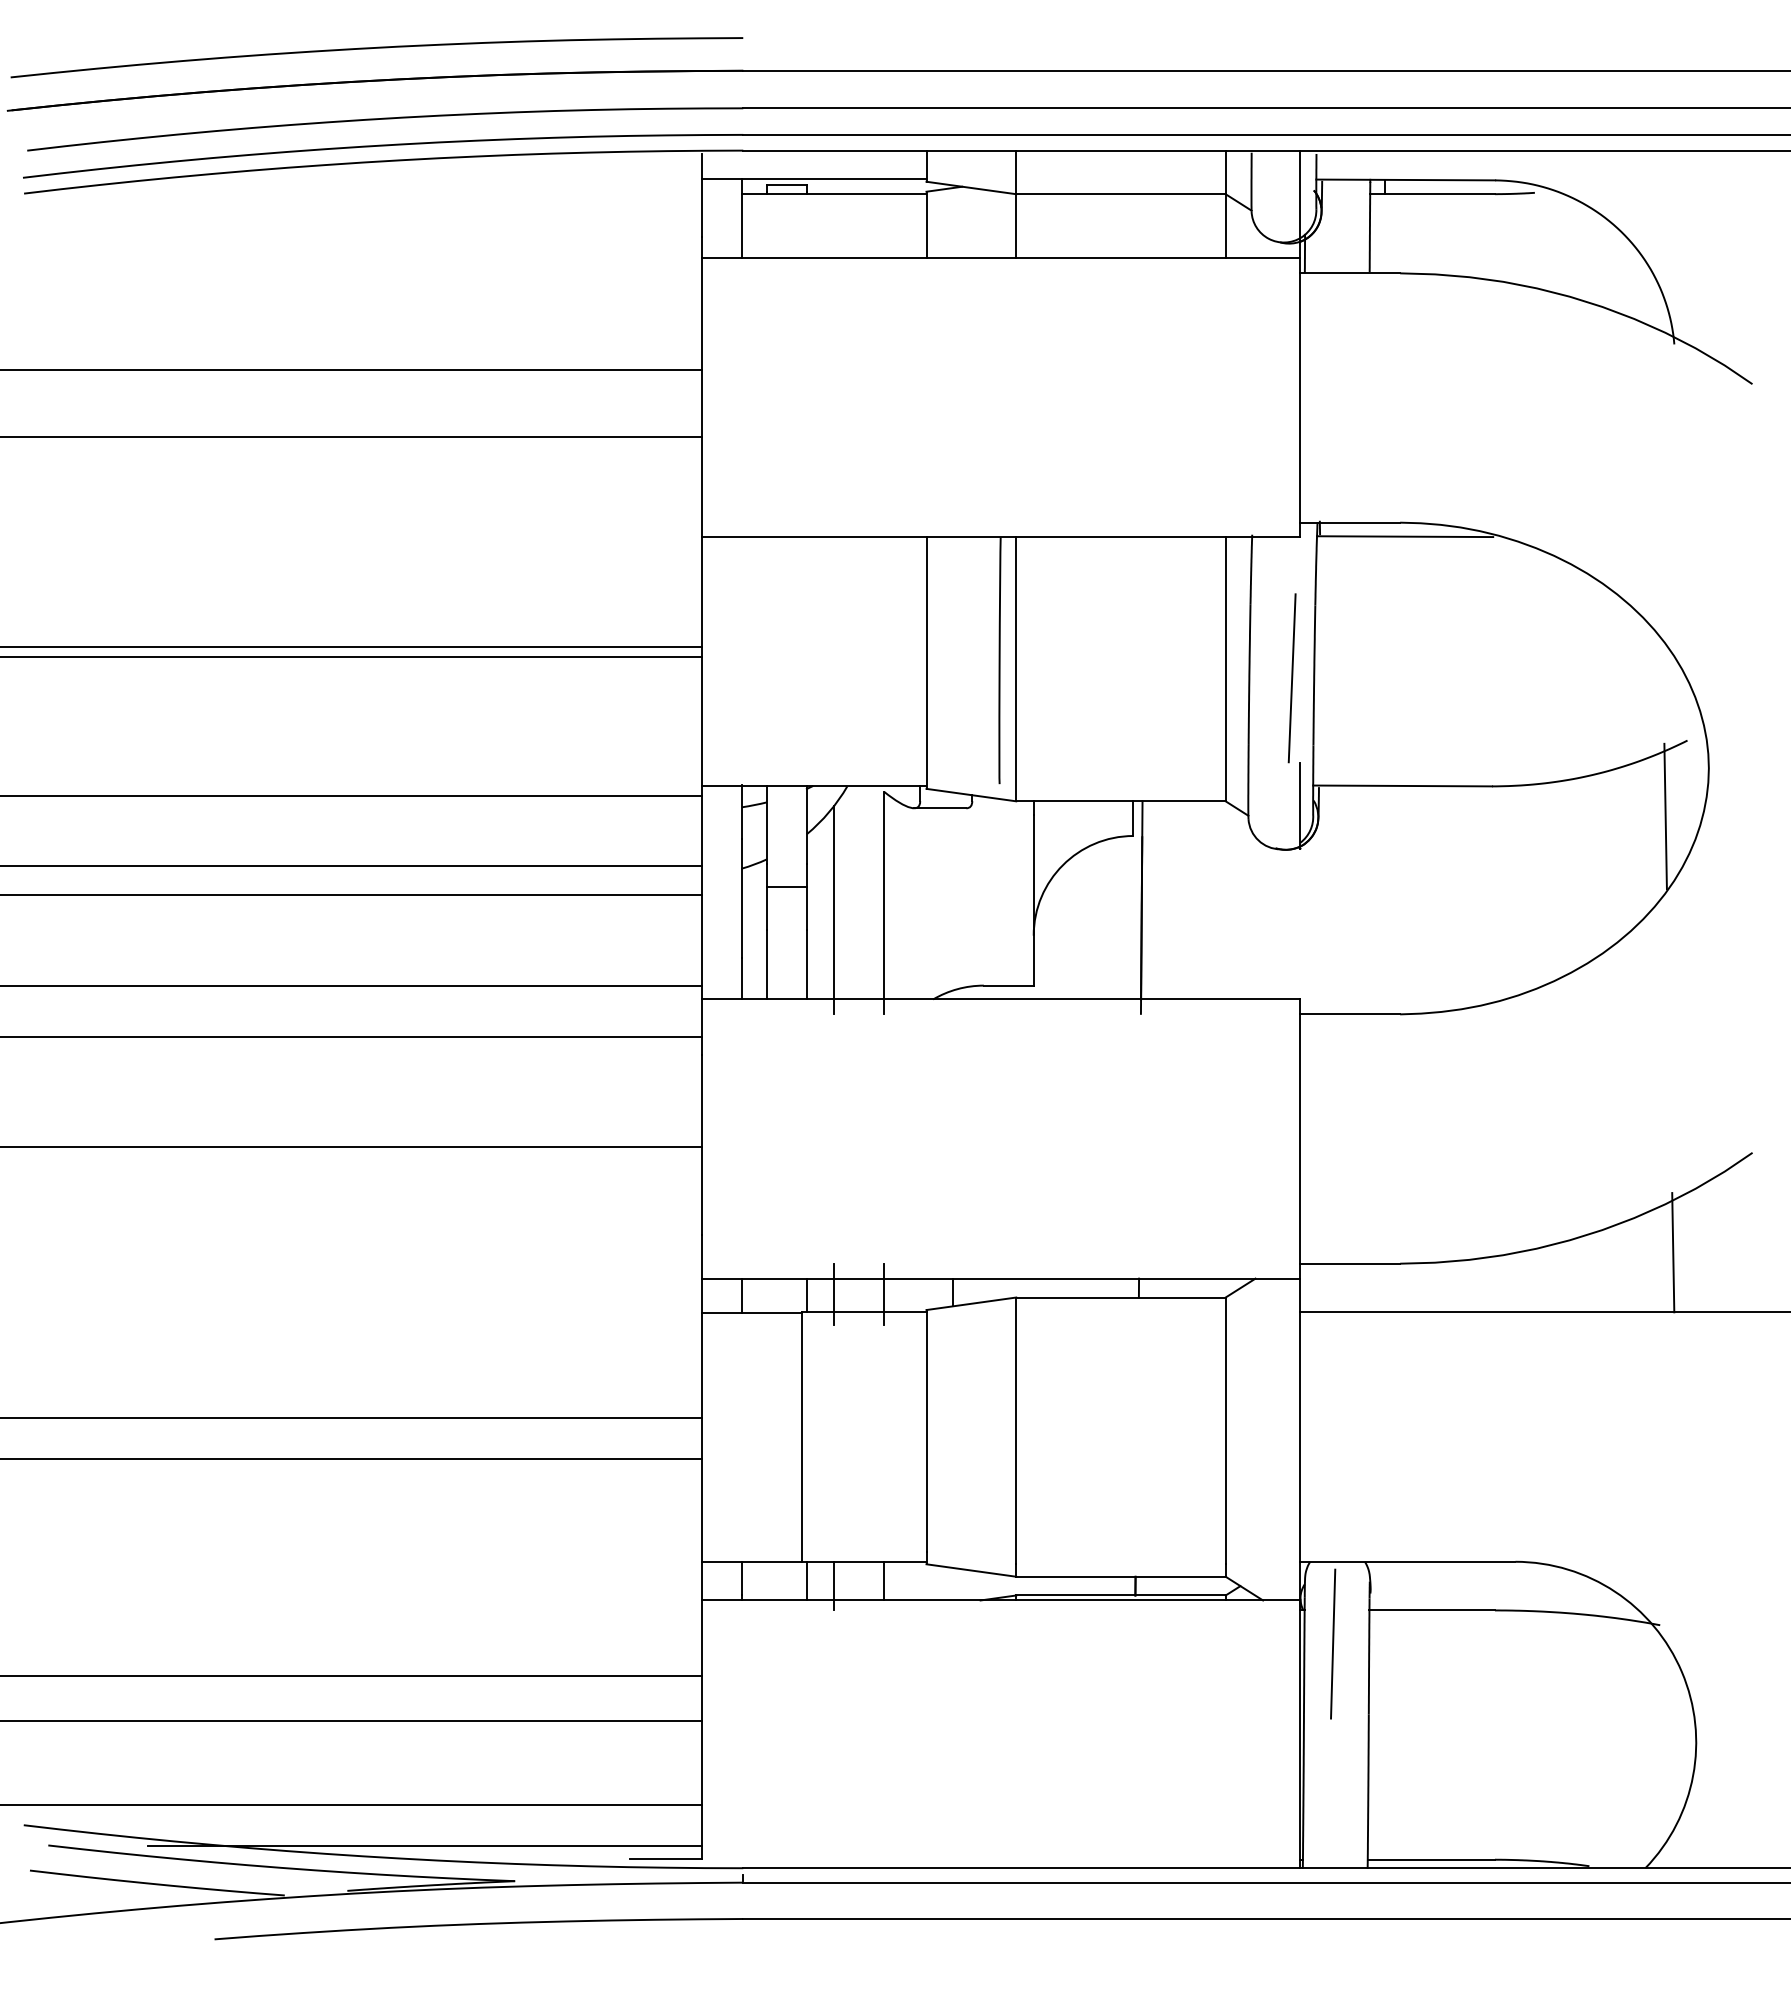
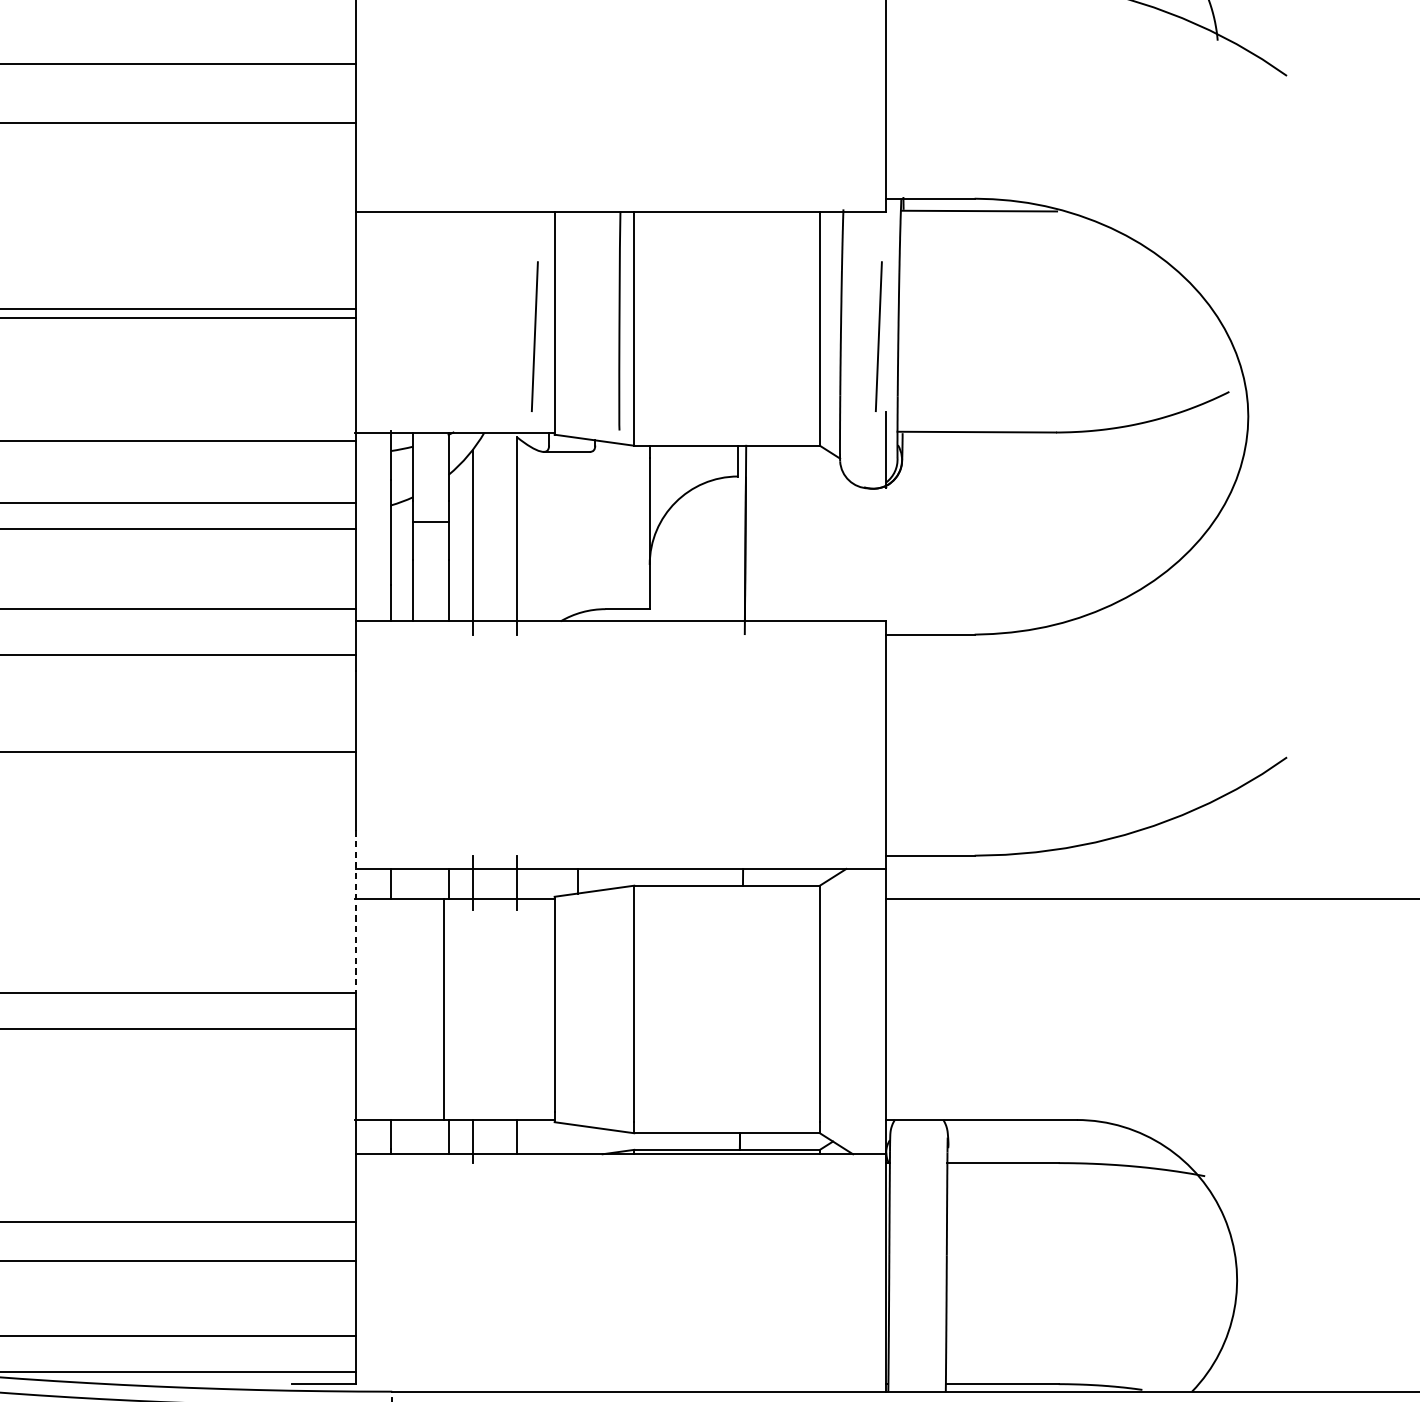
line: (903, 678) -> (534, 336), added
line: (1665, 816) -> (1209, 459), removed
line: (1673, 1252) -> (1216, 845), removed
line: (702, 1327) -> (356, 912), solid -> dashed
line: (1333, 1643) -> (915, 1192), removed

